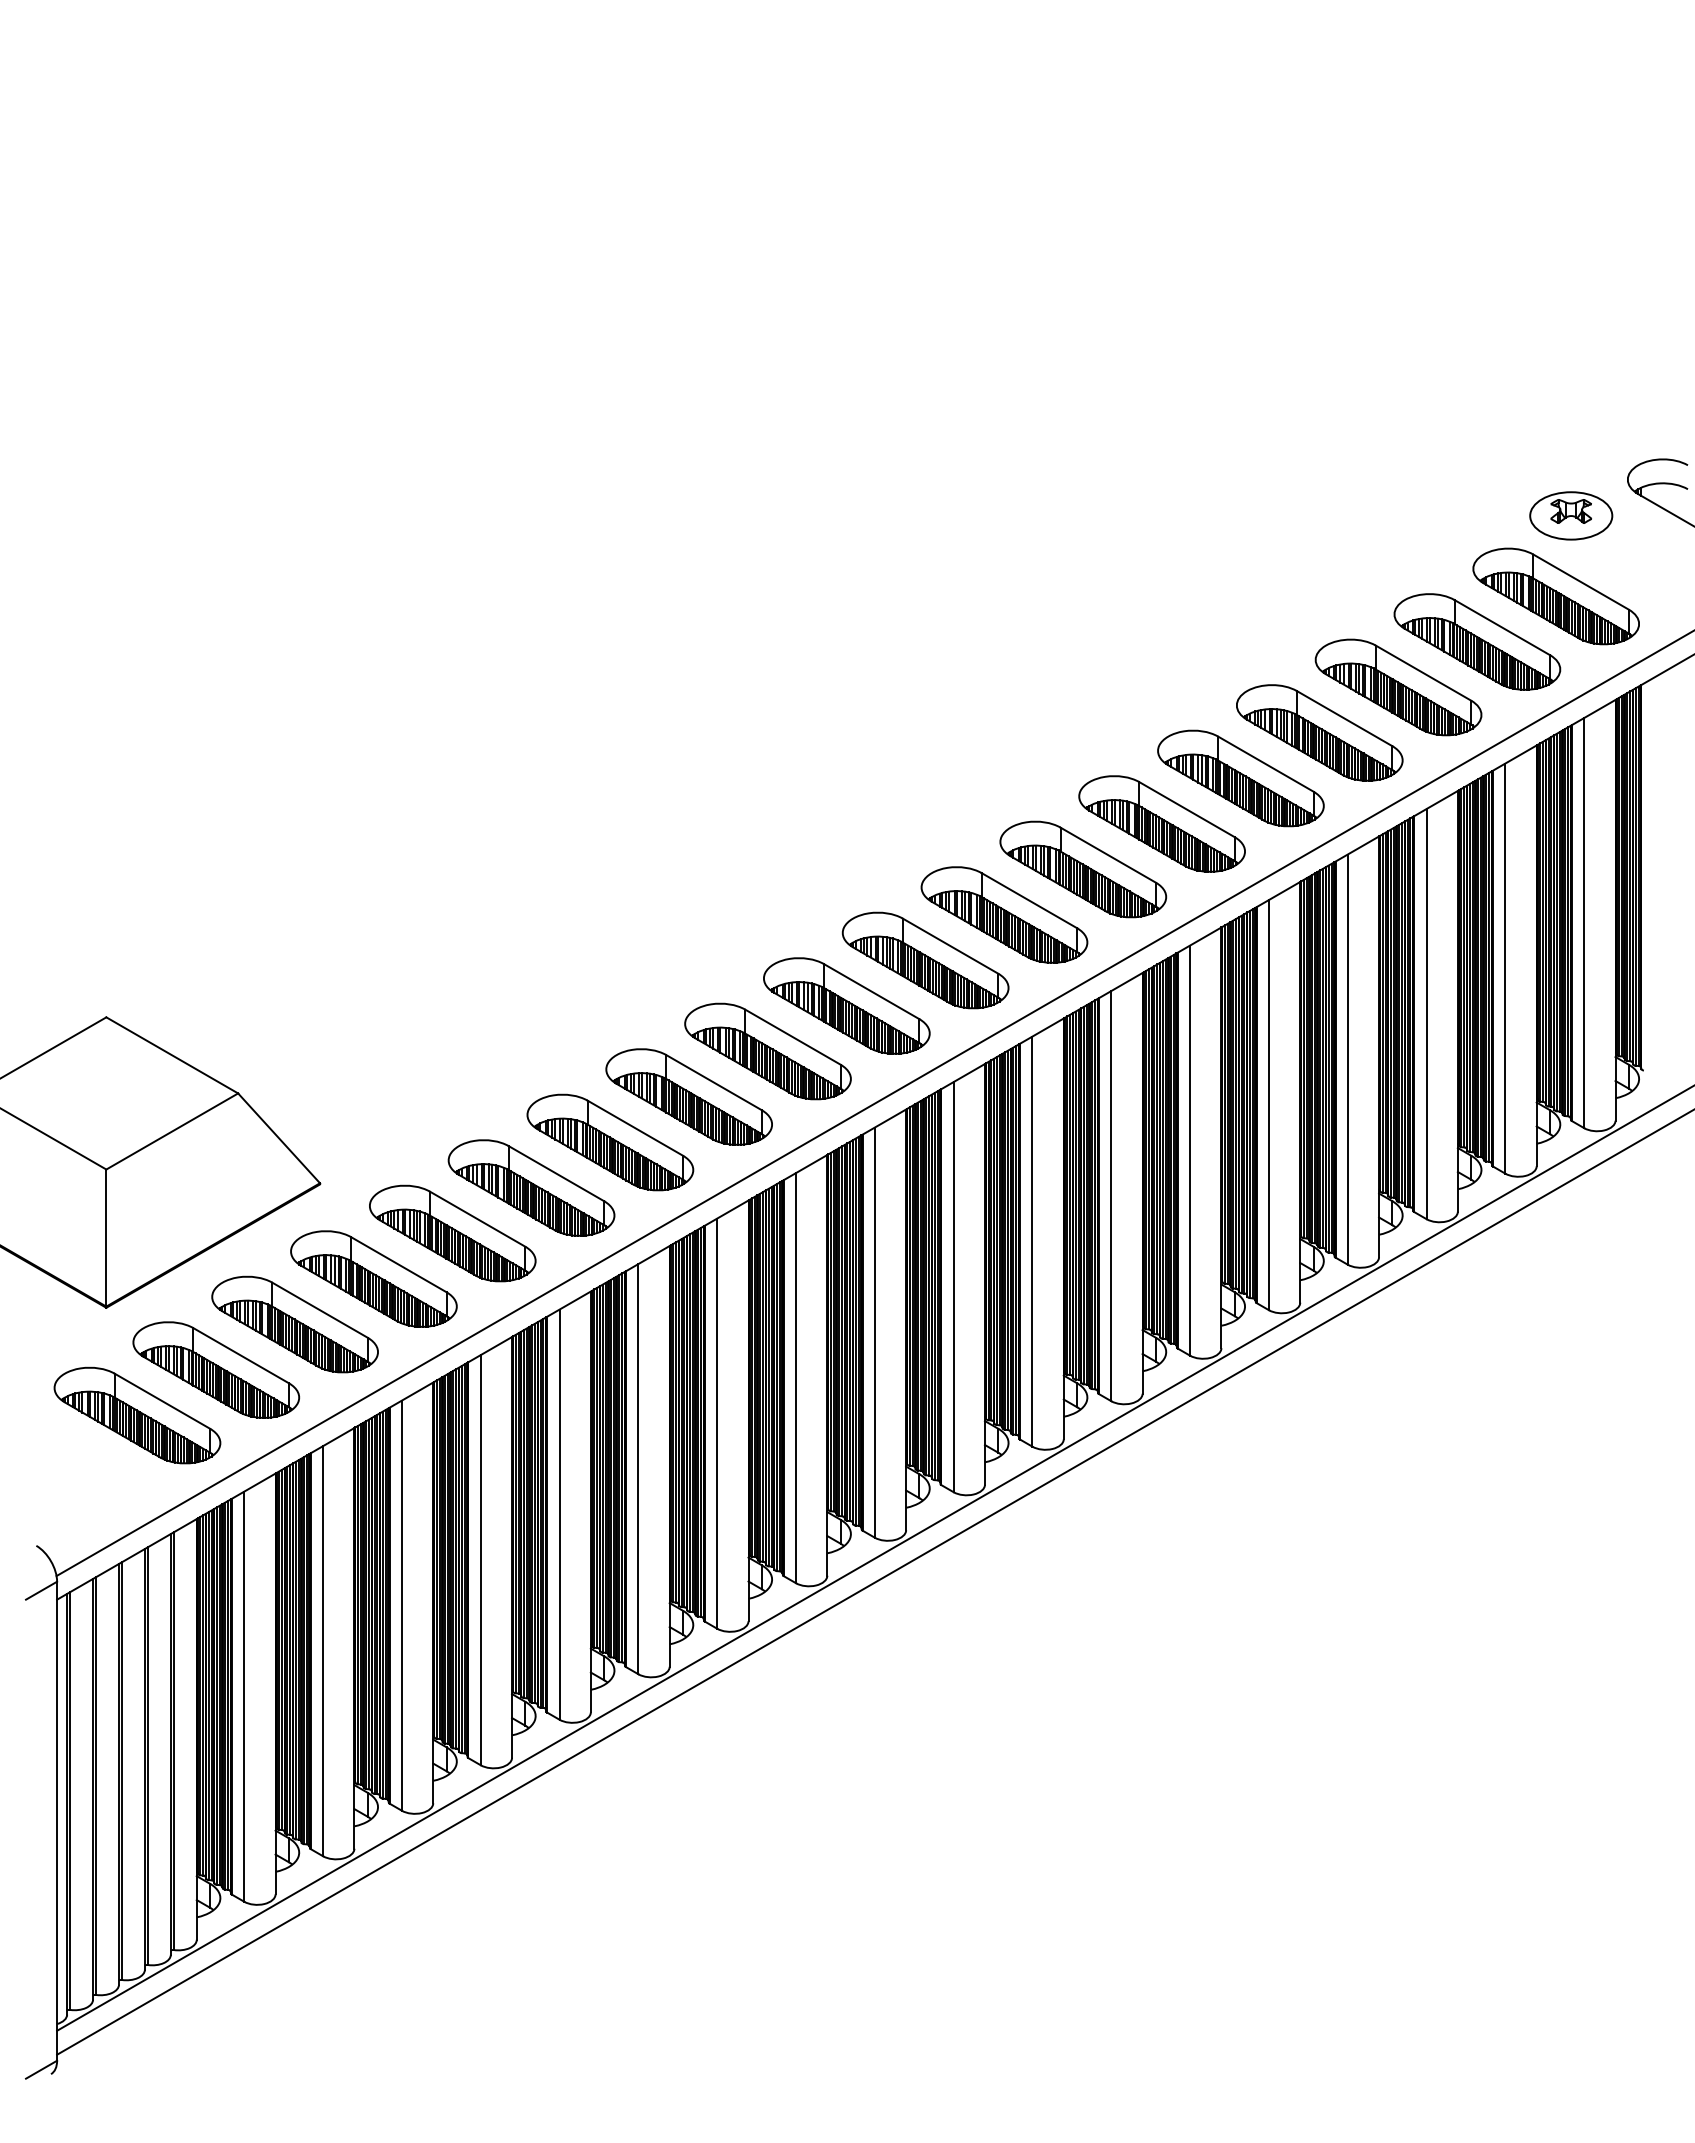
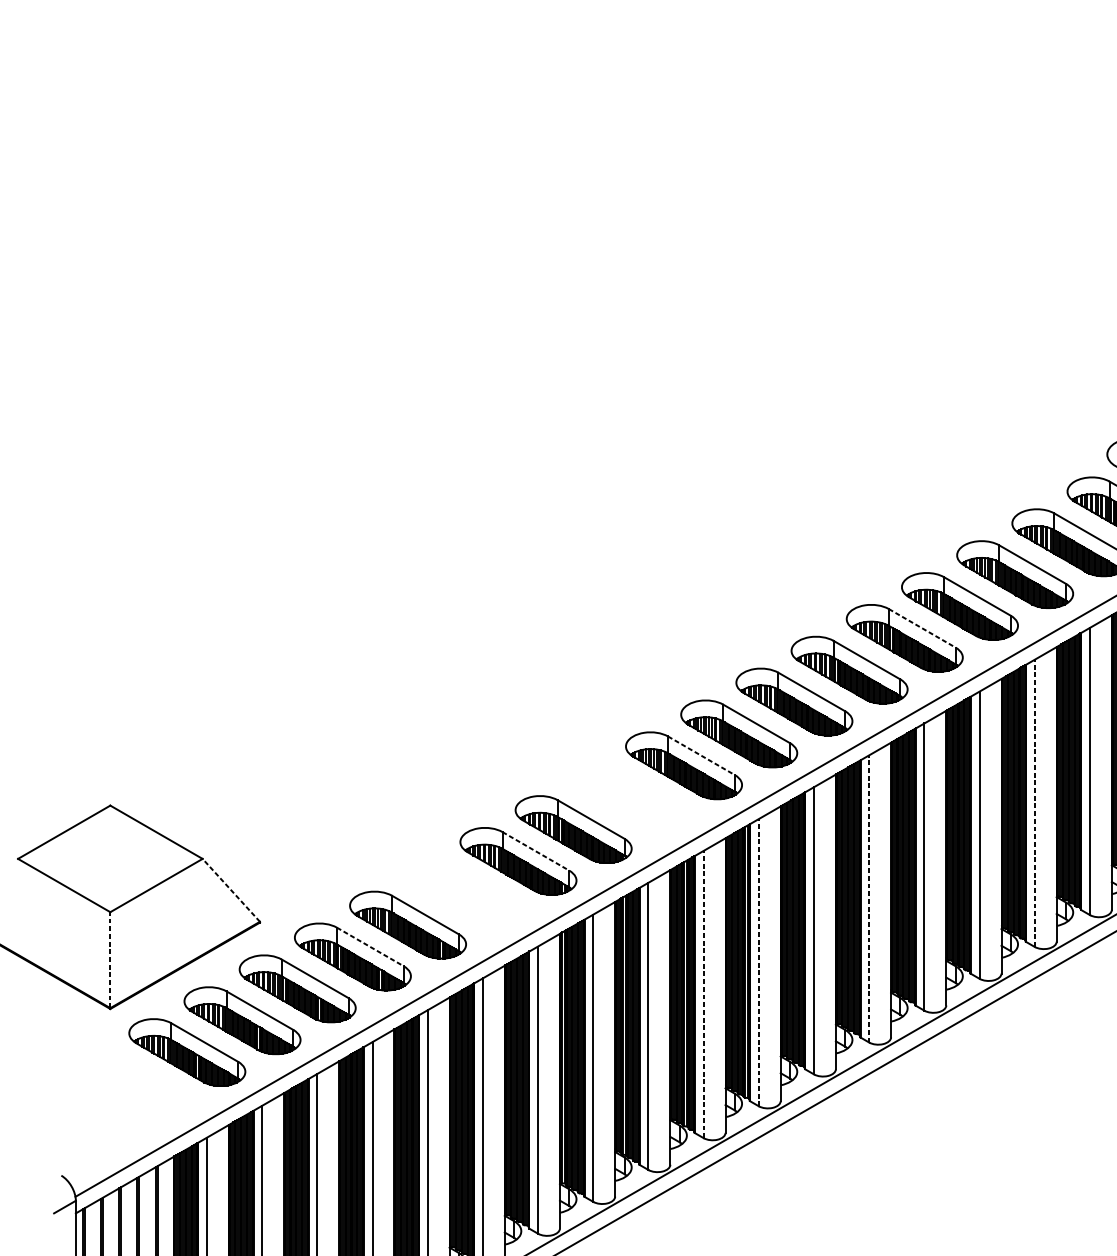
line: (1266, 764) -> (922, 628), solid -> dashed
line: (950, 946) -> (701, 756), solid -> dashed
part: (846, 1005) -> (628, 797), removed
line: (1426, 1013) -> (1034, 802), solid -> dashed
line: (714, 1082) -> (536, 851), solid -> dashed
line: (279, 1138) -> (231, 890), solid -> dashed
part: (610, 1142) -> (463, 893), removed
line: (1190, 1150) -> (869, 898), solid -> dashed
line: (478, 1219) -> (370, 947), solid -> dashed
line: (106, 1238) -> (110, 960), solid -> dashed
line: (1032, 1241) -> (758, 962), solid -> dashed
line: (953, 1286) -> (703, 994), solid -> dashed
part: (137, 1415) -> (132, 1084), removed

